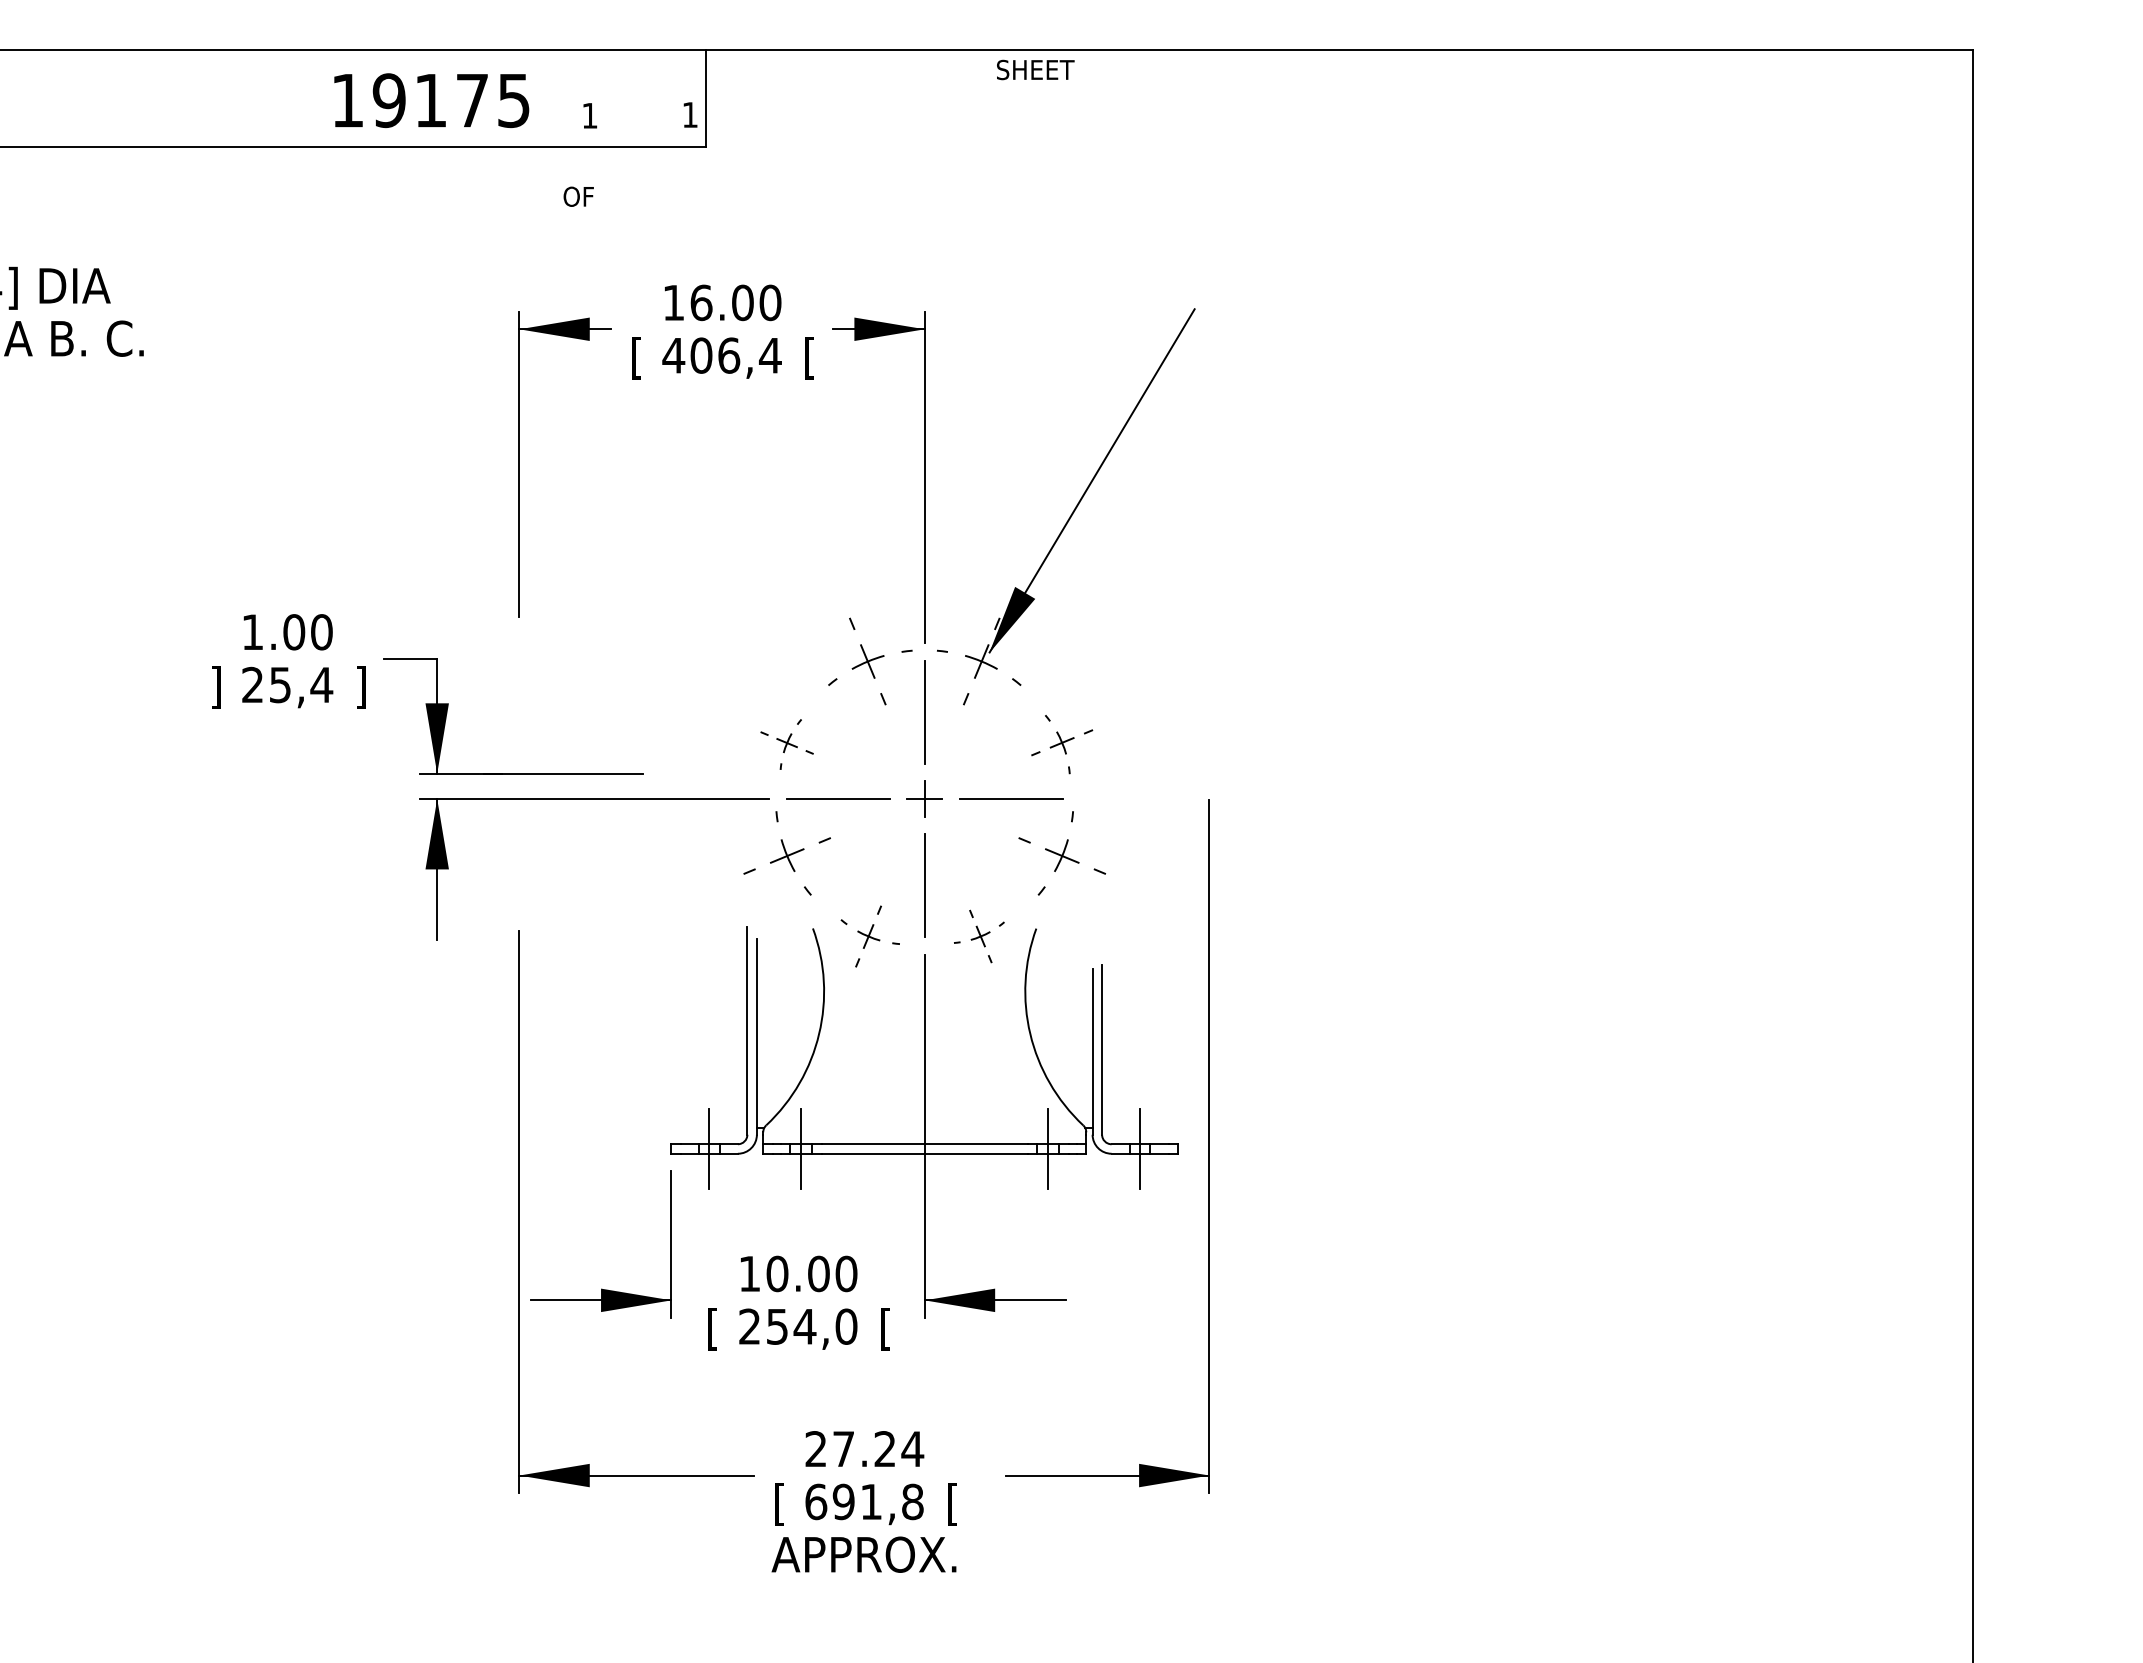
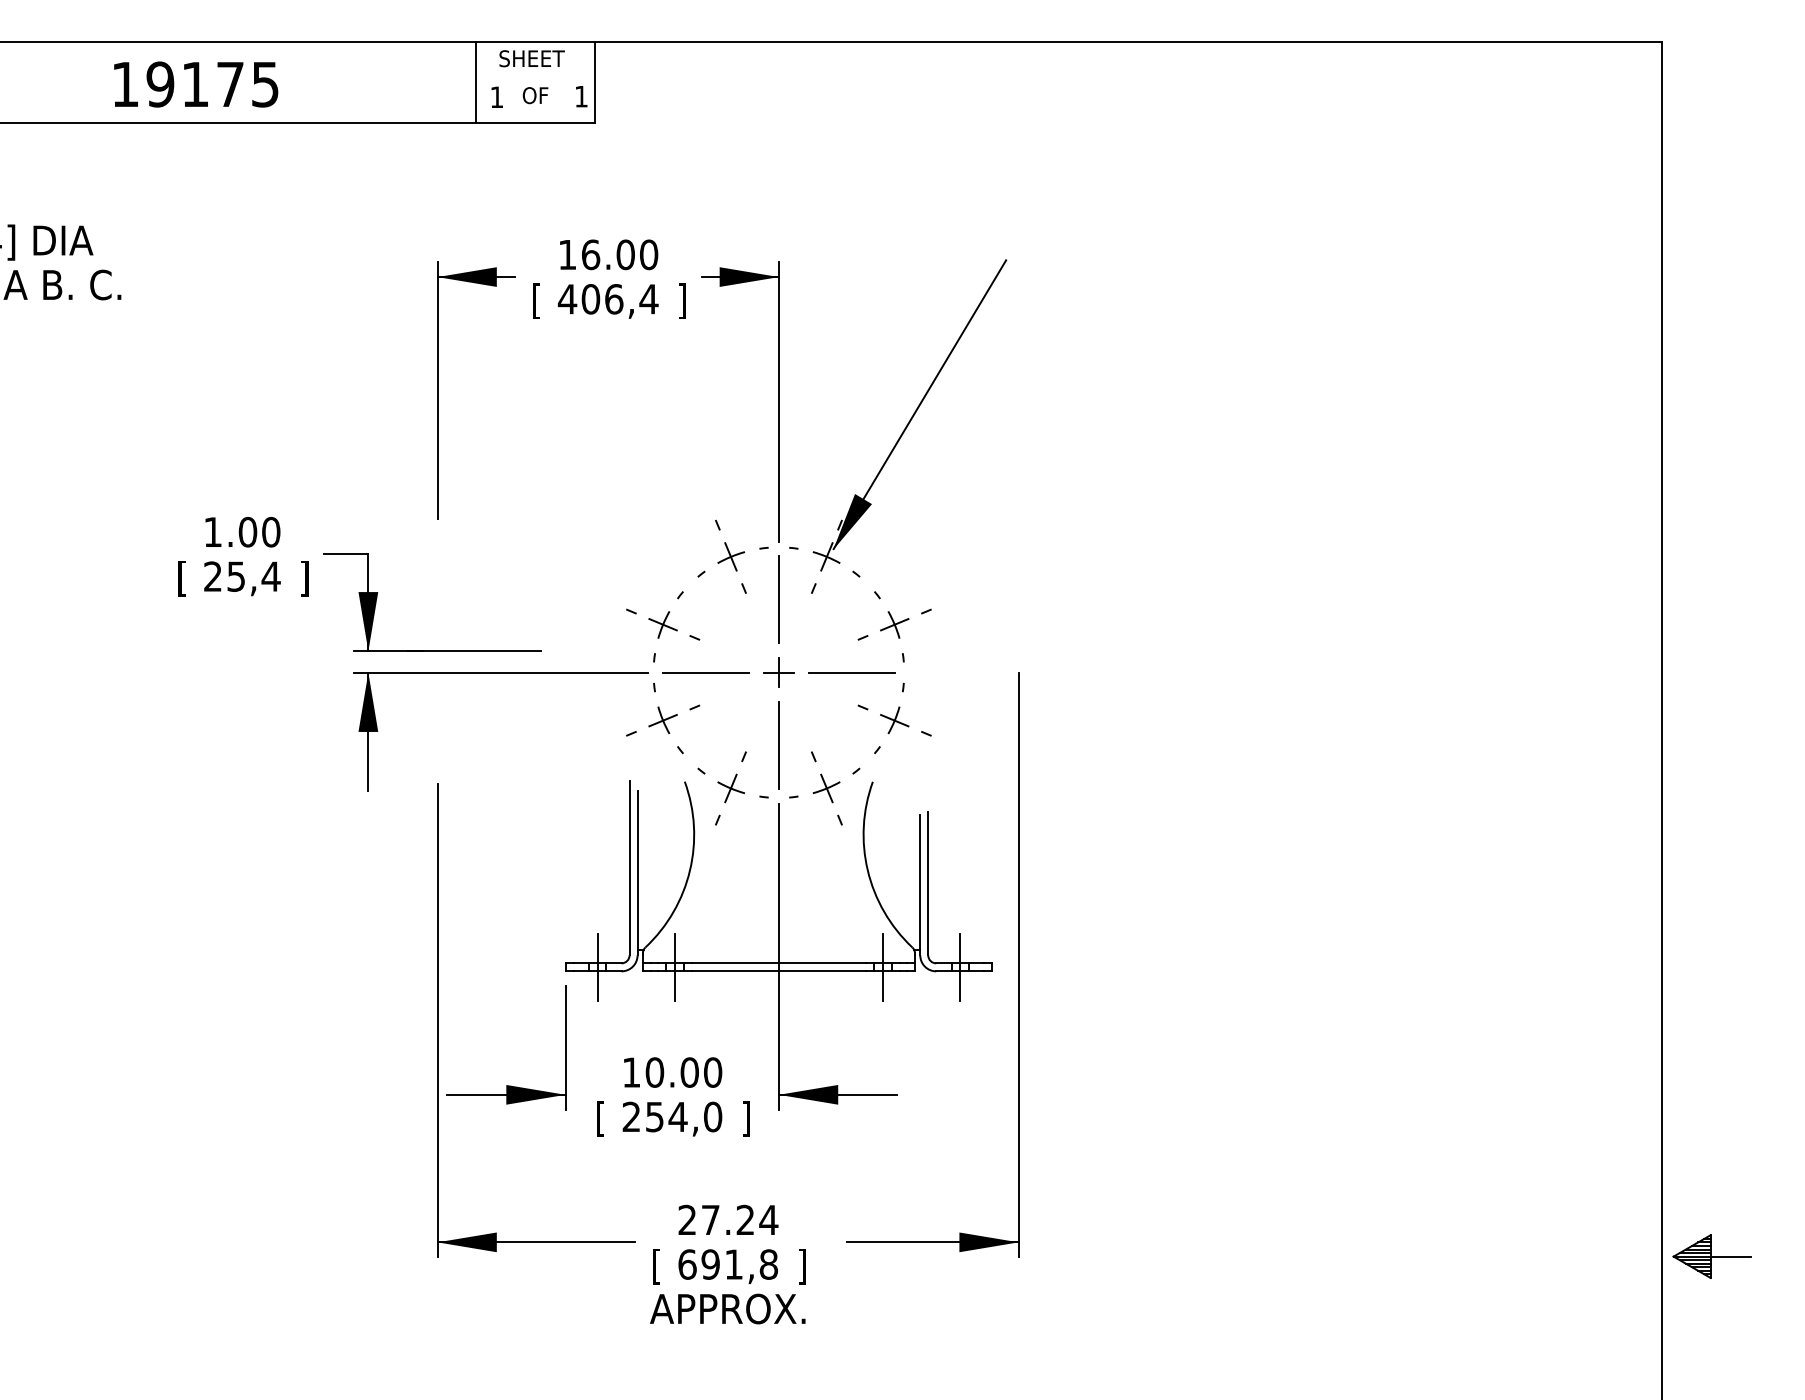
text: (1035, 69) -> (531, 58), moved
line: (565, 97) -> (476, 81), added
text: (431, 100) -> (195, 84), moved
text: (578, 196) -> (535, 95), moved
text: (809, 358) -> (681, 301), [ -> ]
text: (215, 687) -> (181, 578), ] -> [
part: (786, 744) -> (662, 626), size x1.67
part: (1061, 744) -> (894, 626), size x1.43
part: (870, 936) -> (733, 788), size x1.43
part: (979, 936) -> (825, 788), size x1.67
text: (885, 1329) -> (745, 1119), [ -> ]
part: (2032, 1492) -> (1711, 1256), added
text: (952, 1504) -> (802, 1266), [ -> ]

